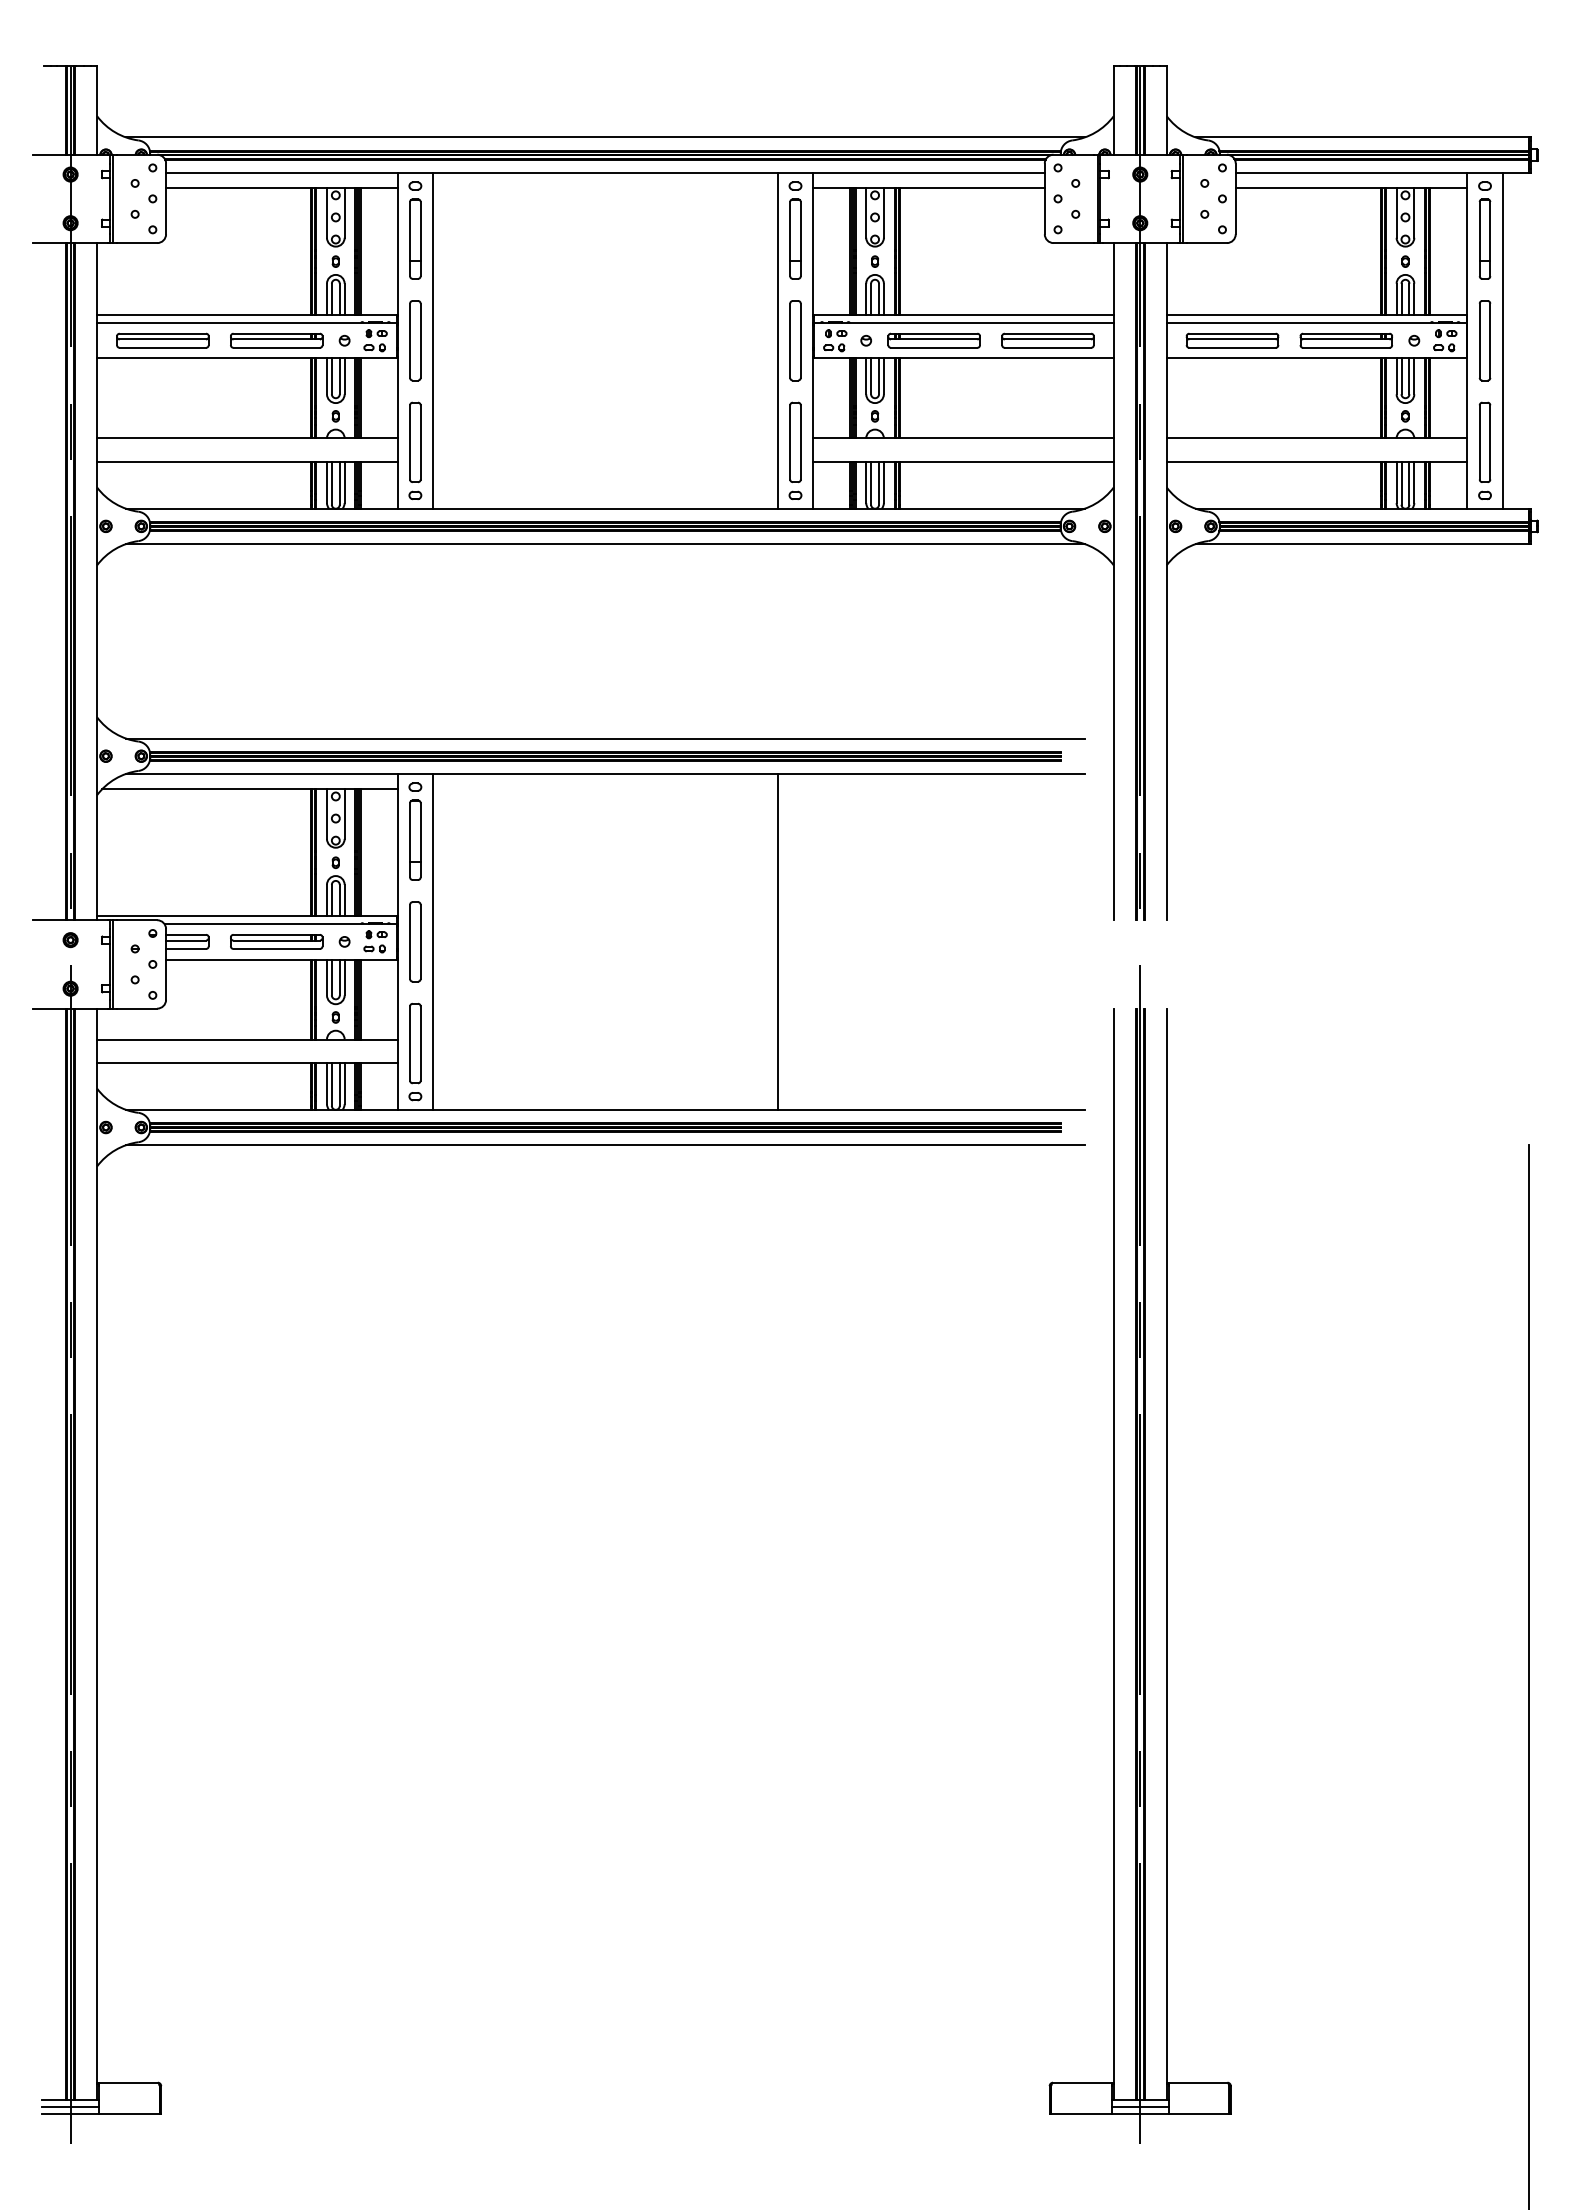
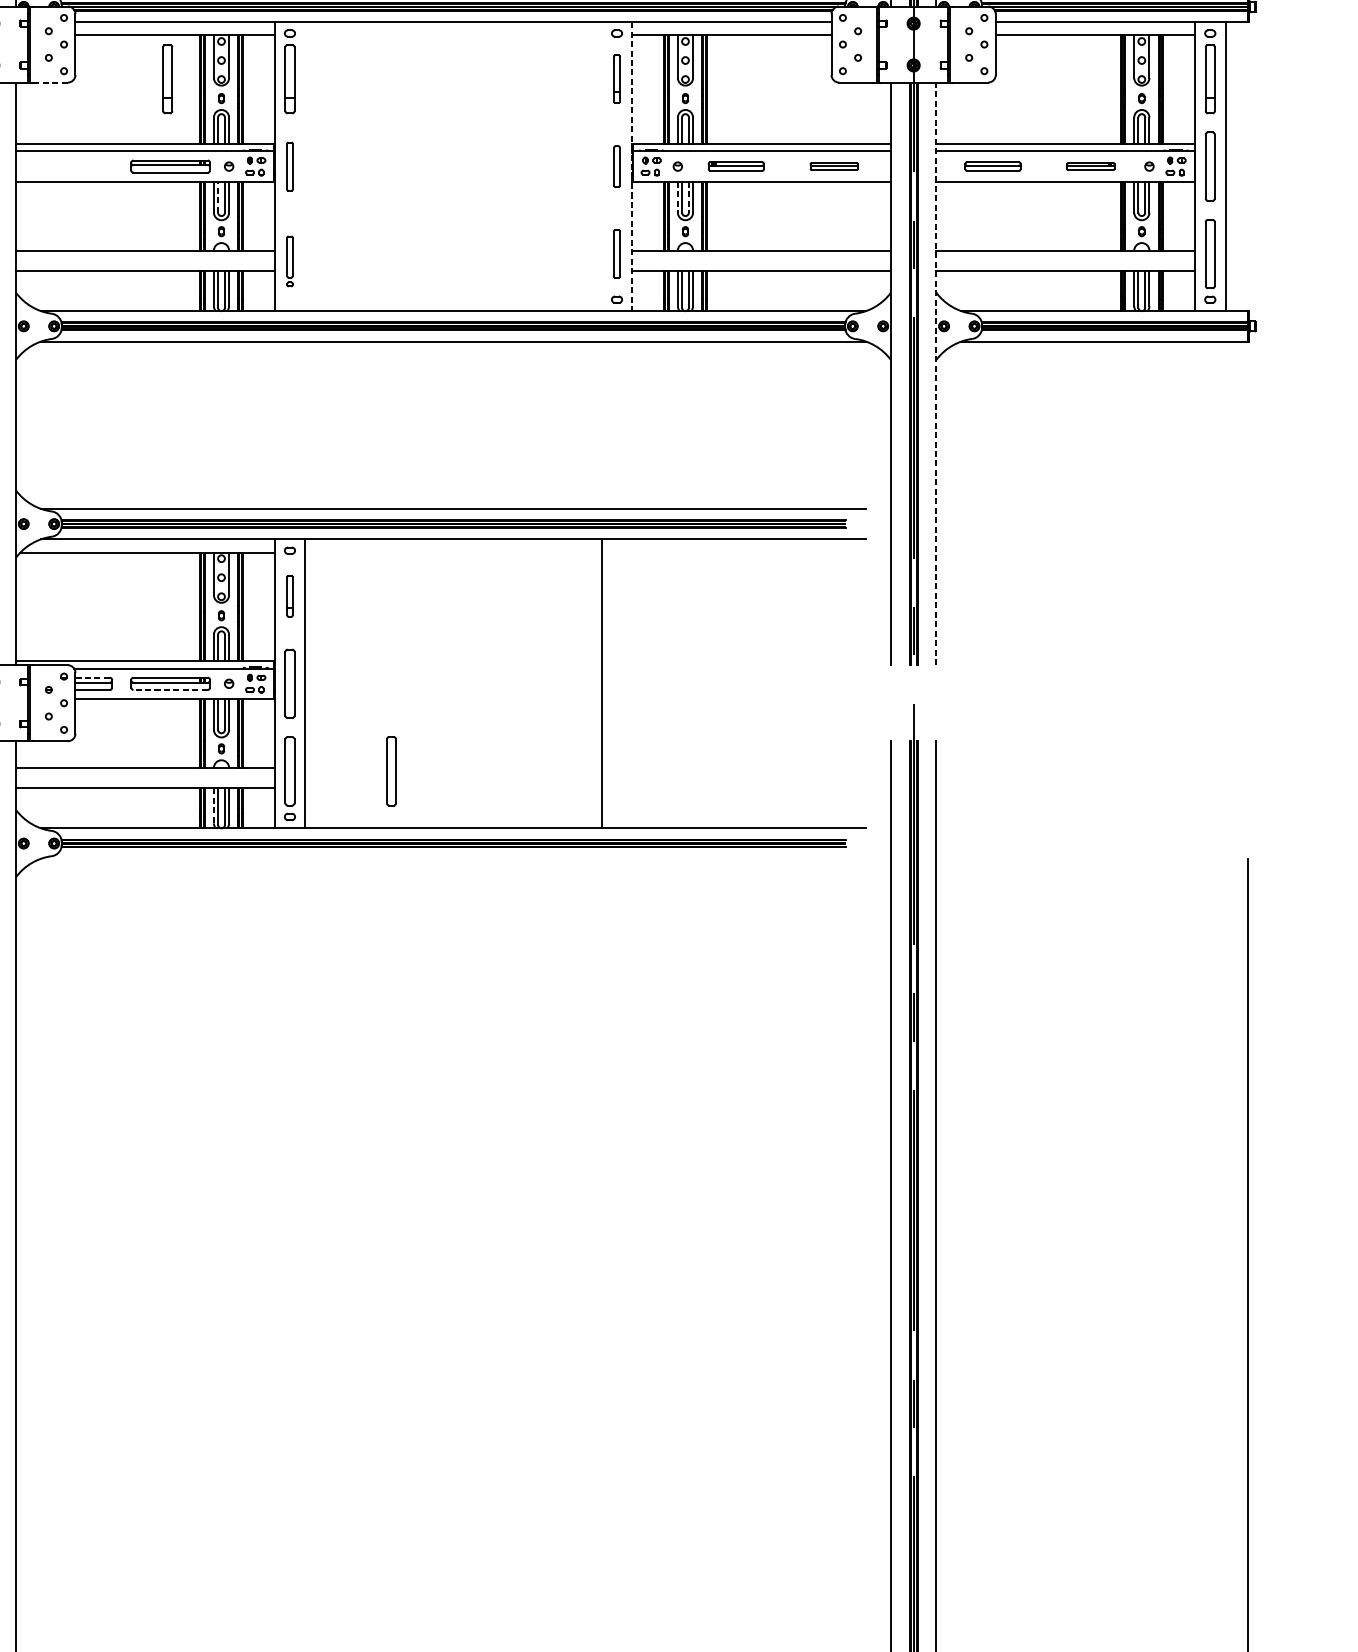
part: (273, 238) -> (167, 78), added
part: (795, 238) -> (617, 78), size x0.7
line: (136, 243) -> (50, 82), solid -> dashed
part: (162, 340) -> (72, 166), removed
part: (415, 340) -> (290, 166), size x0.7
line: (433, 340) -> (305, 166), removed
line: (777, 340) -> (601, 166), removed
part: (795, 340) -> (617, 166), size x0.6
line: (813, 340) -> (632, 166), solid -> dashed
part: (933, 340) -> (735, 166), size x0.7
part: (1047, 340) -> (833, 166), size x0.6
part: (1232, 340) -> (993, 166), size x0.7
part: (1345, 340) -> (1090, 166), size x0.6
line: (331, 376) -> (217, 197), solid -> dashed
line: (866, 376) -> (678, 197), solid -> dashed
line: (879, 376) -> (689, 197), solid -> dashed
part: (795, 441) -> (617, 253), size x0.7
part: (415, 450) -> (290, 261), size x0.6
line: (1166, 581) -> (936, 373), solid -> dashed
part: (415, 839) -> (290, 595), size x0.6
line: (186, 934) -> (93, 677), solid -> dashed
line: (276, 948) -> (170, 689), solid -> dashed
part: (533, 1043) -> (391, 771), added
line: (326, 1084) -> (213, 806), solid -> dashed
line: (605, 1145) -> (453, 859), removed

